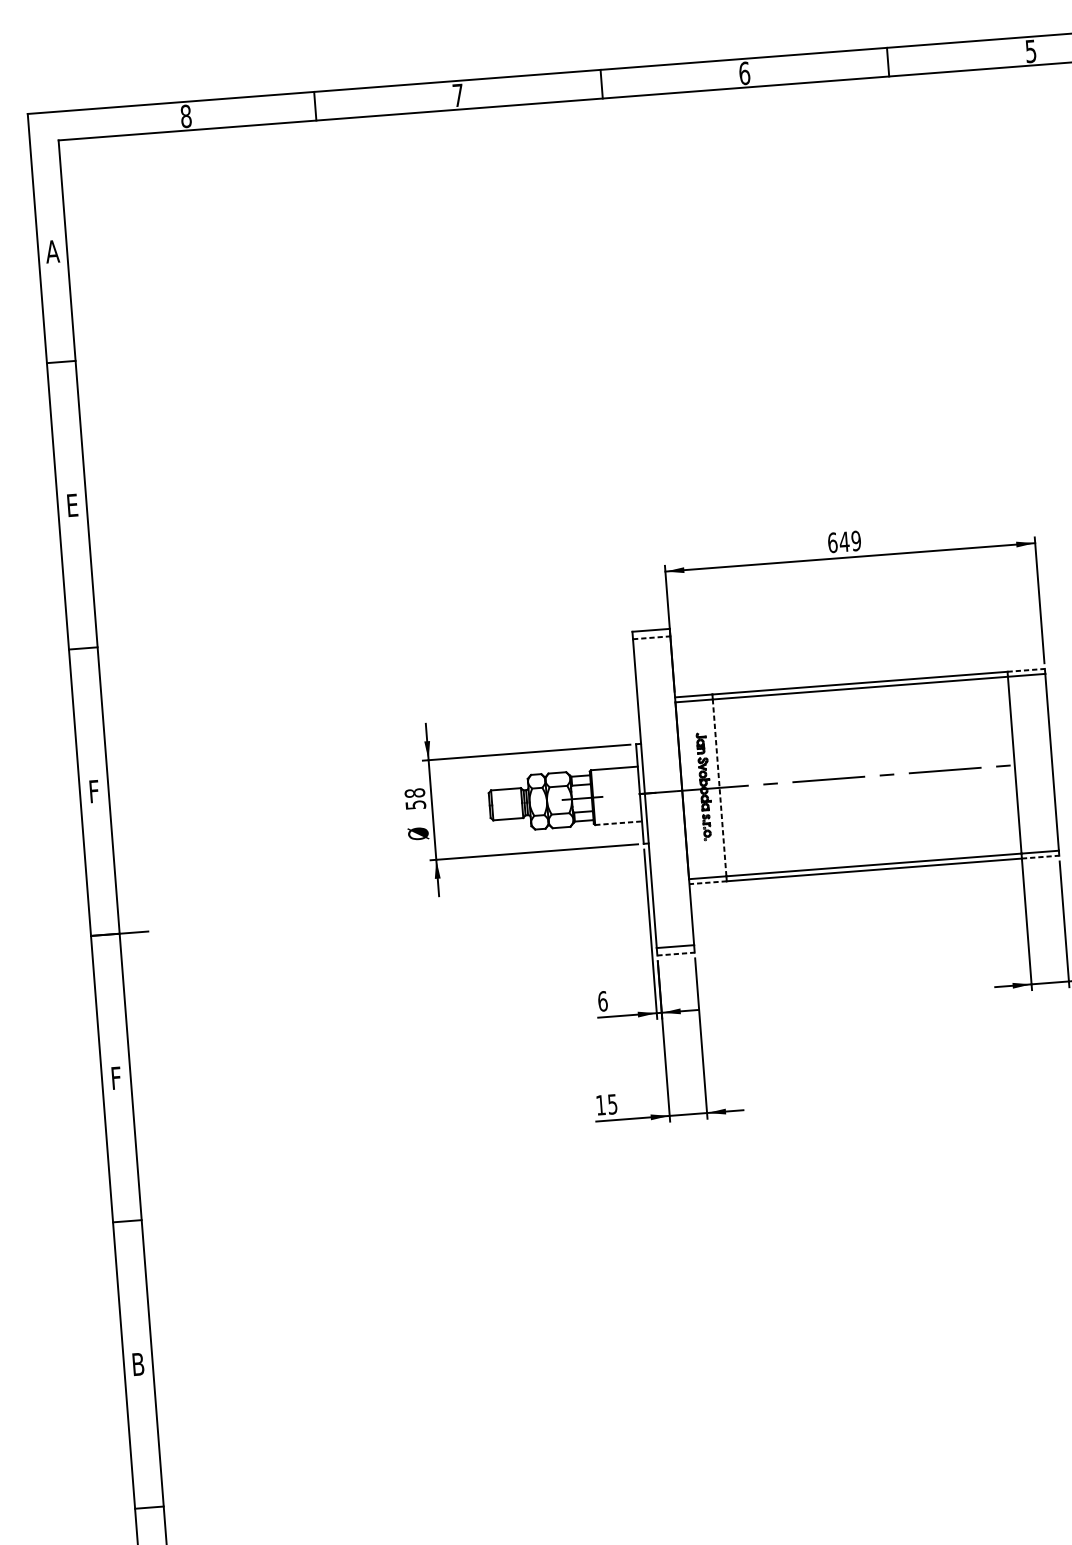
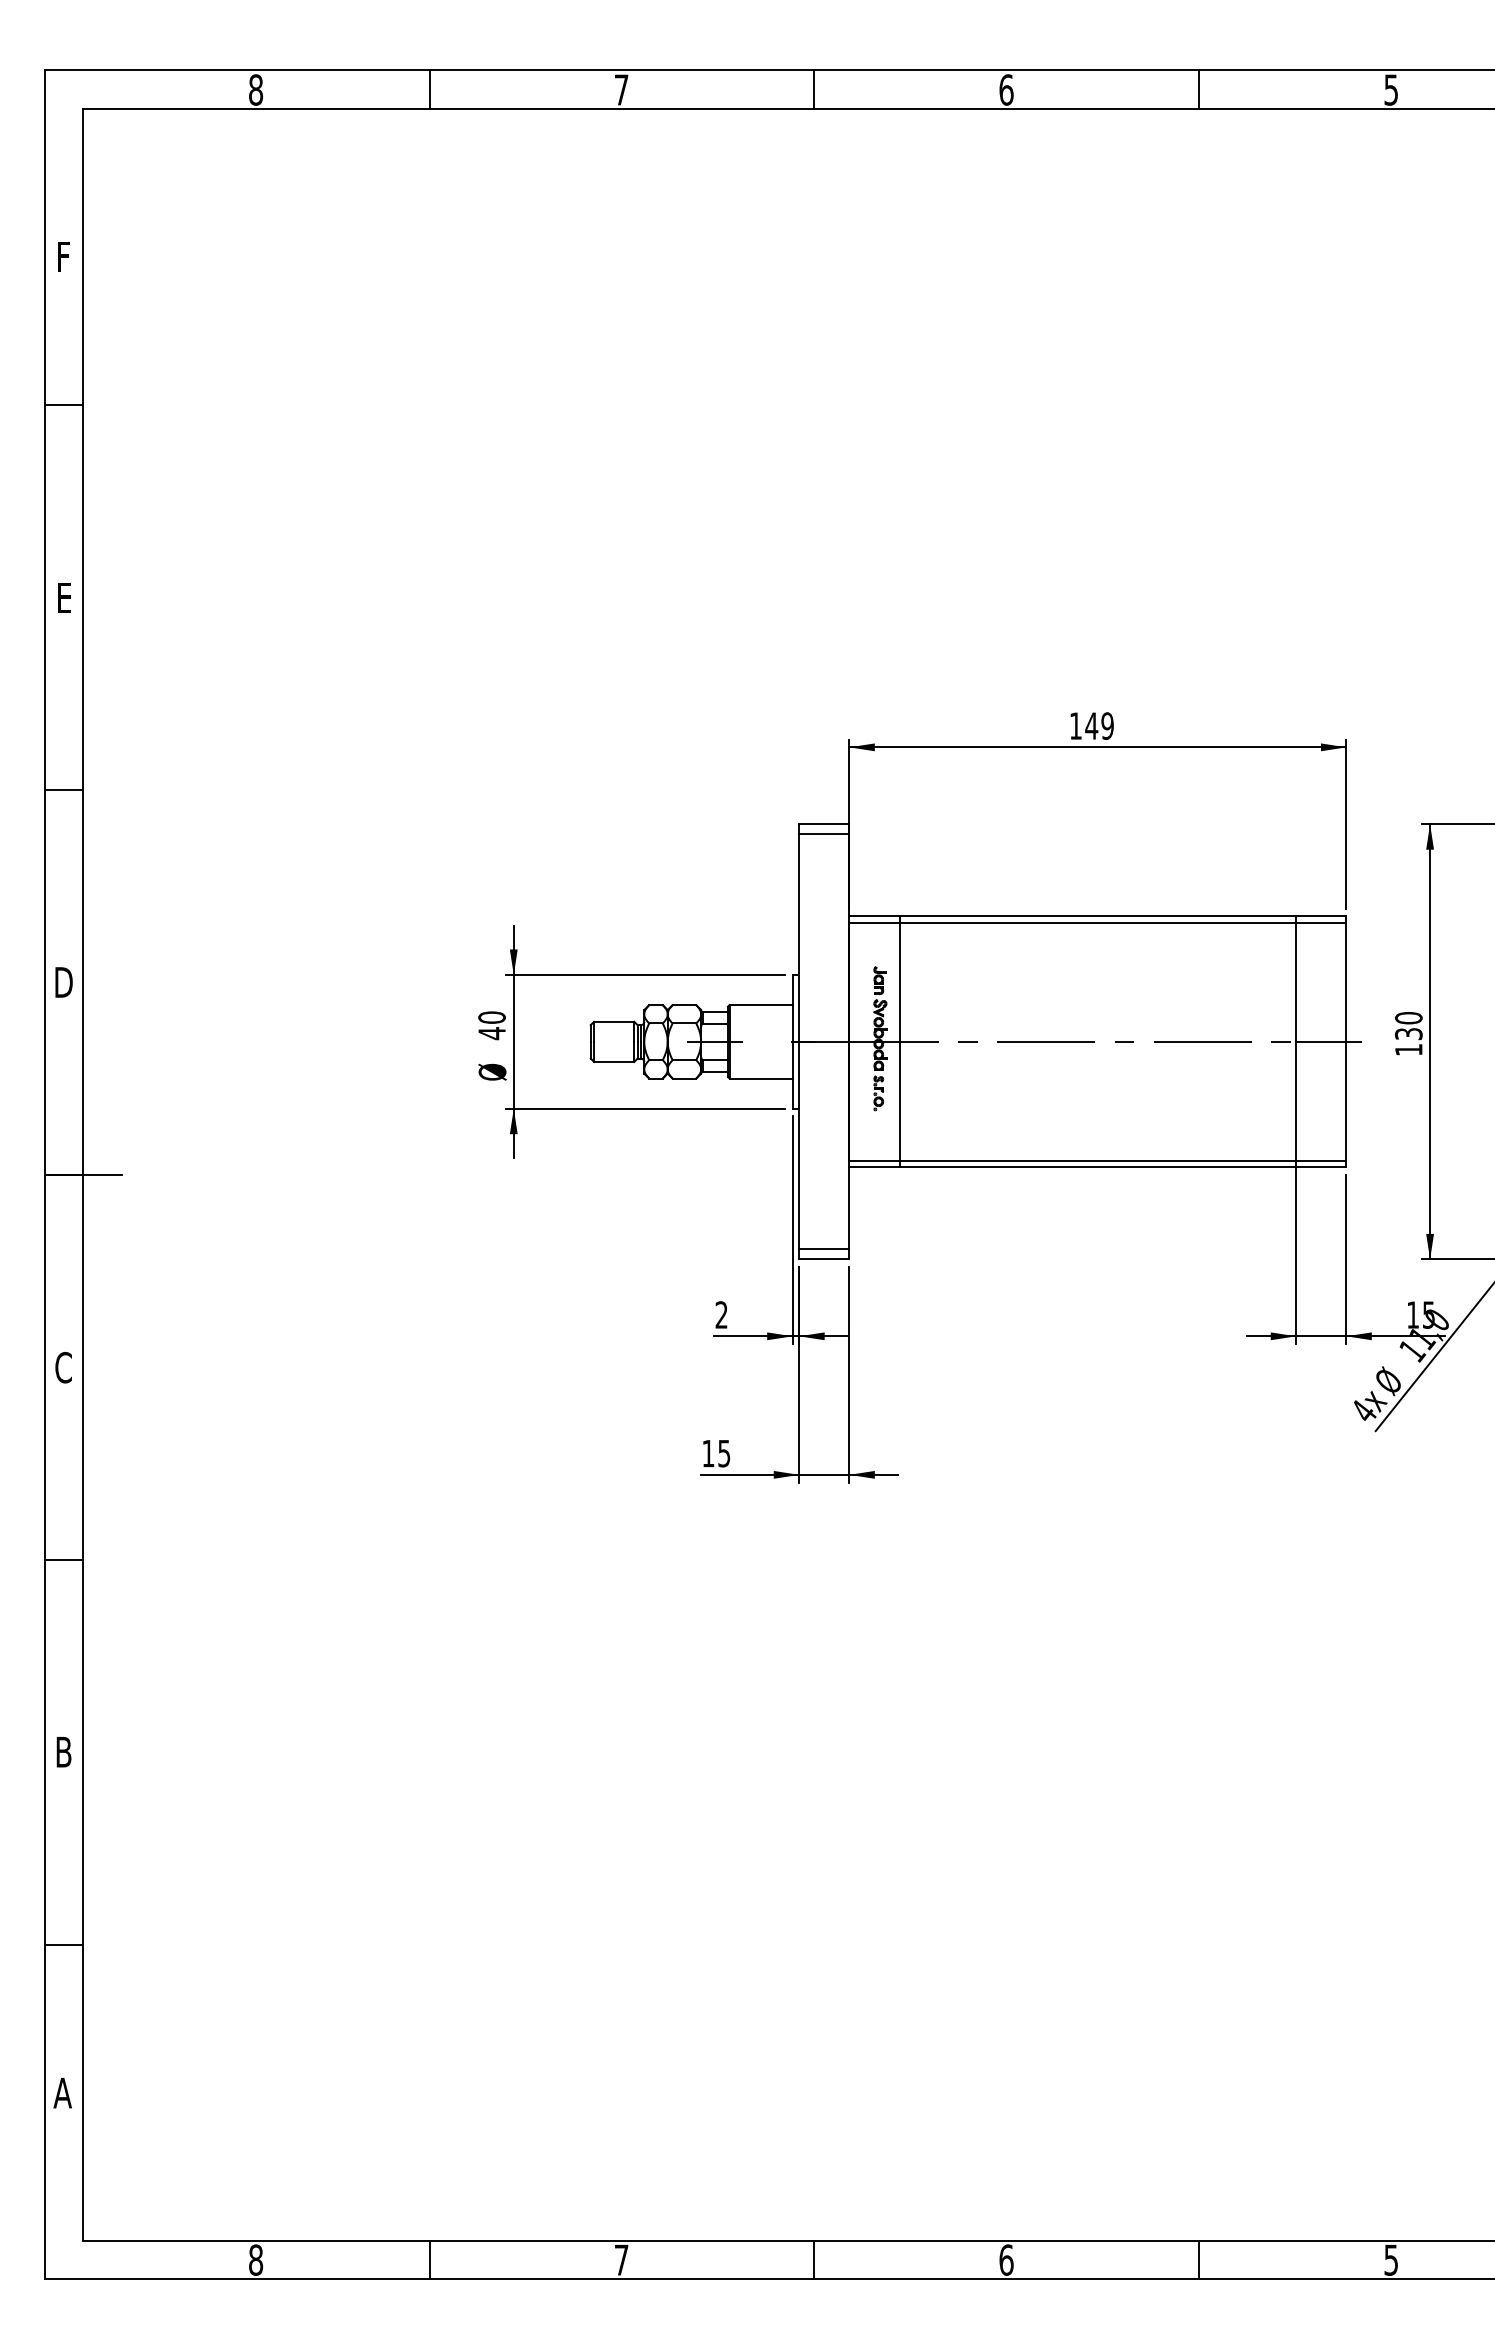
text: (52, 251) -> (63, 256), A -> F
text: (832, 542) -> (1075, 725), 649 -> 149
line: (651, 637) -> (824, 834), dashed -> solid
line: (1026, 670) -> (1321, 916), dashed -> solid
line: (1038, 763) -> (1328, 1041), added
line: (719, 787) -> (899, 1041), dashed -> solid
text: (93, 791) -> (63, 982), F -> D
text: (414, 799) -> (491, 1025), 58 -> 40
line: (618, 823) -> (761, 1078), dashed -> solid
line: (1040, 857) -> (1321, 1167), dashed -> solid
line: (708, 882) -> (874, 1167), dashed -> solid
line: (676, 954) -> (824, 1259), dashed -> solid
text: (602, 1001) -> (721, 1314), 6 -> 2
text: (116, 1078) -> (63, 1367), F -> C

